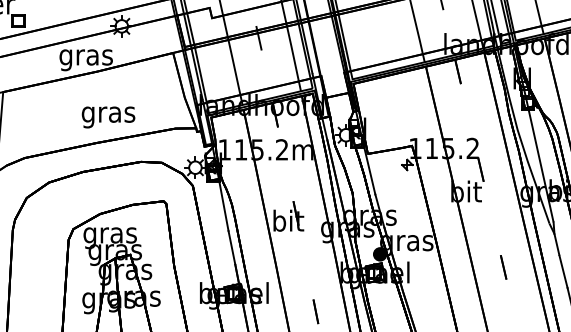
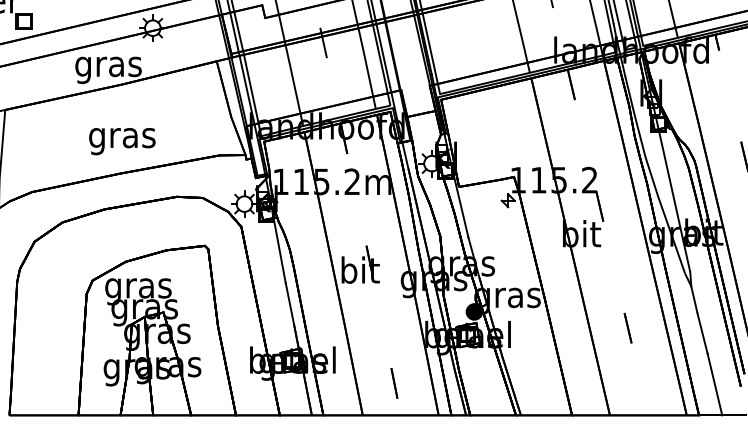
text: (108, 117) -> (122, 141), moved

